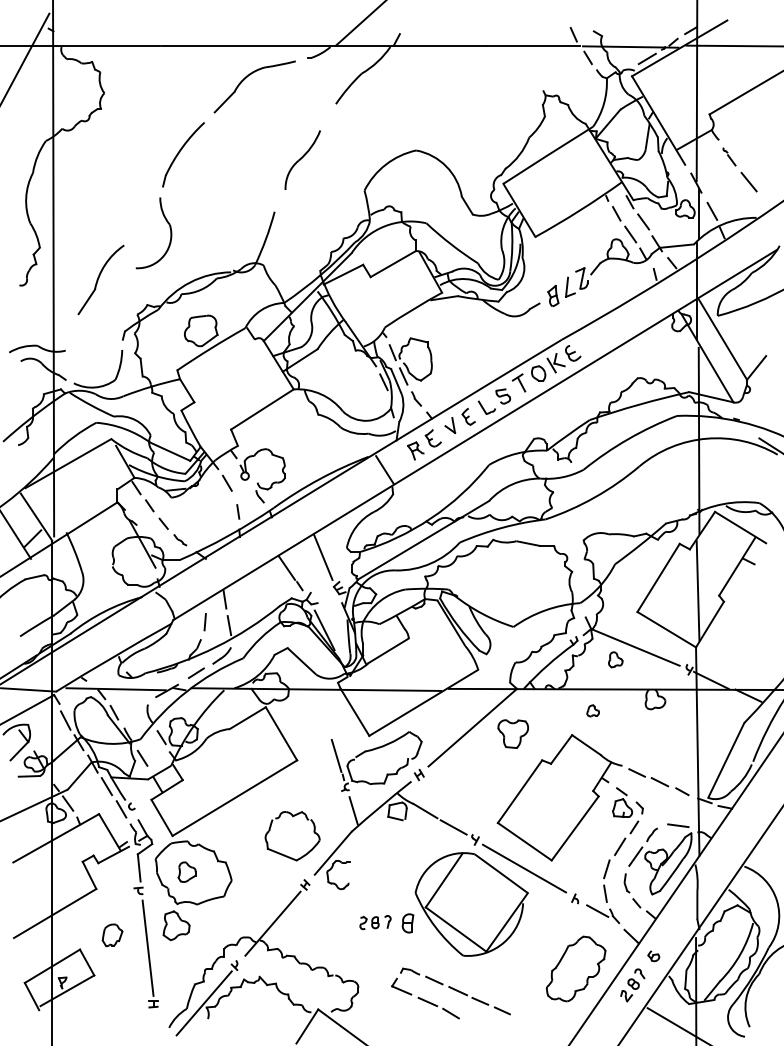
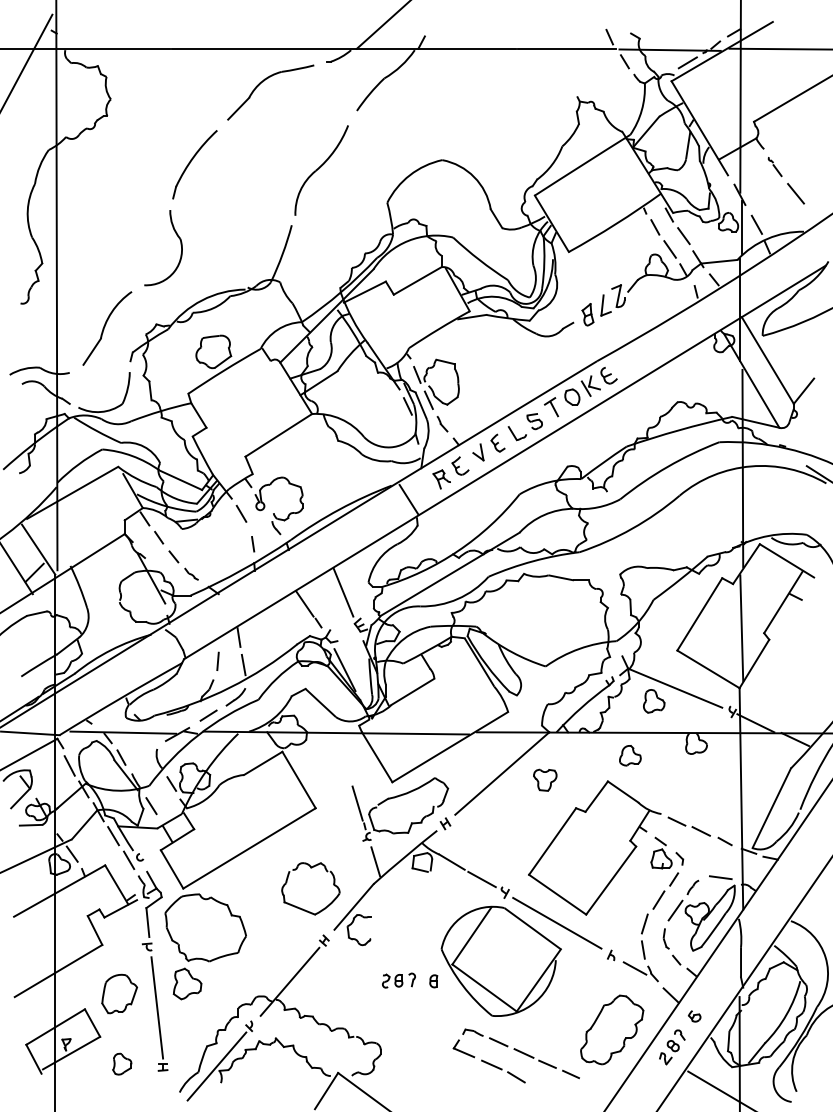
part: (302, 159) -> (321, 169), size x1.43
part: (100, 279) -> (106, 328), moved
part: (615, 659) -> (654, 701), size x1.43
part: (592, 710) -> (629, 755), size x1.67
part: (512, 733) -> (544, 779), size x0.71
part: (186, 871) -> (121, 1063), moved
part: (408, 922) -> (434, 980), size x0.62
part: (112, 935) -> (119, 994), size x1.67
part: (450, 993) -> (515, 1056), moved

